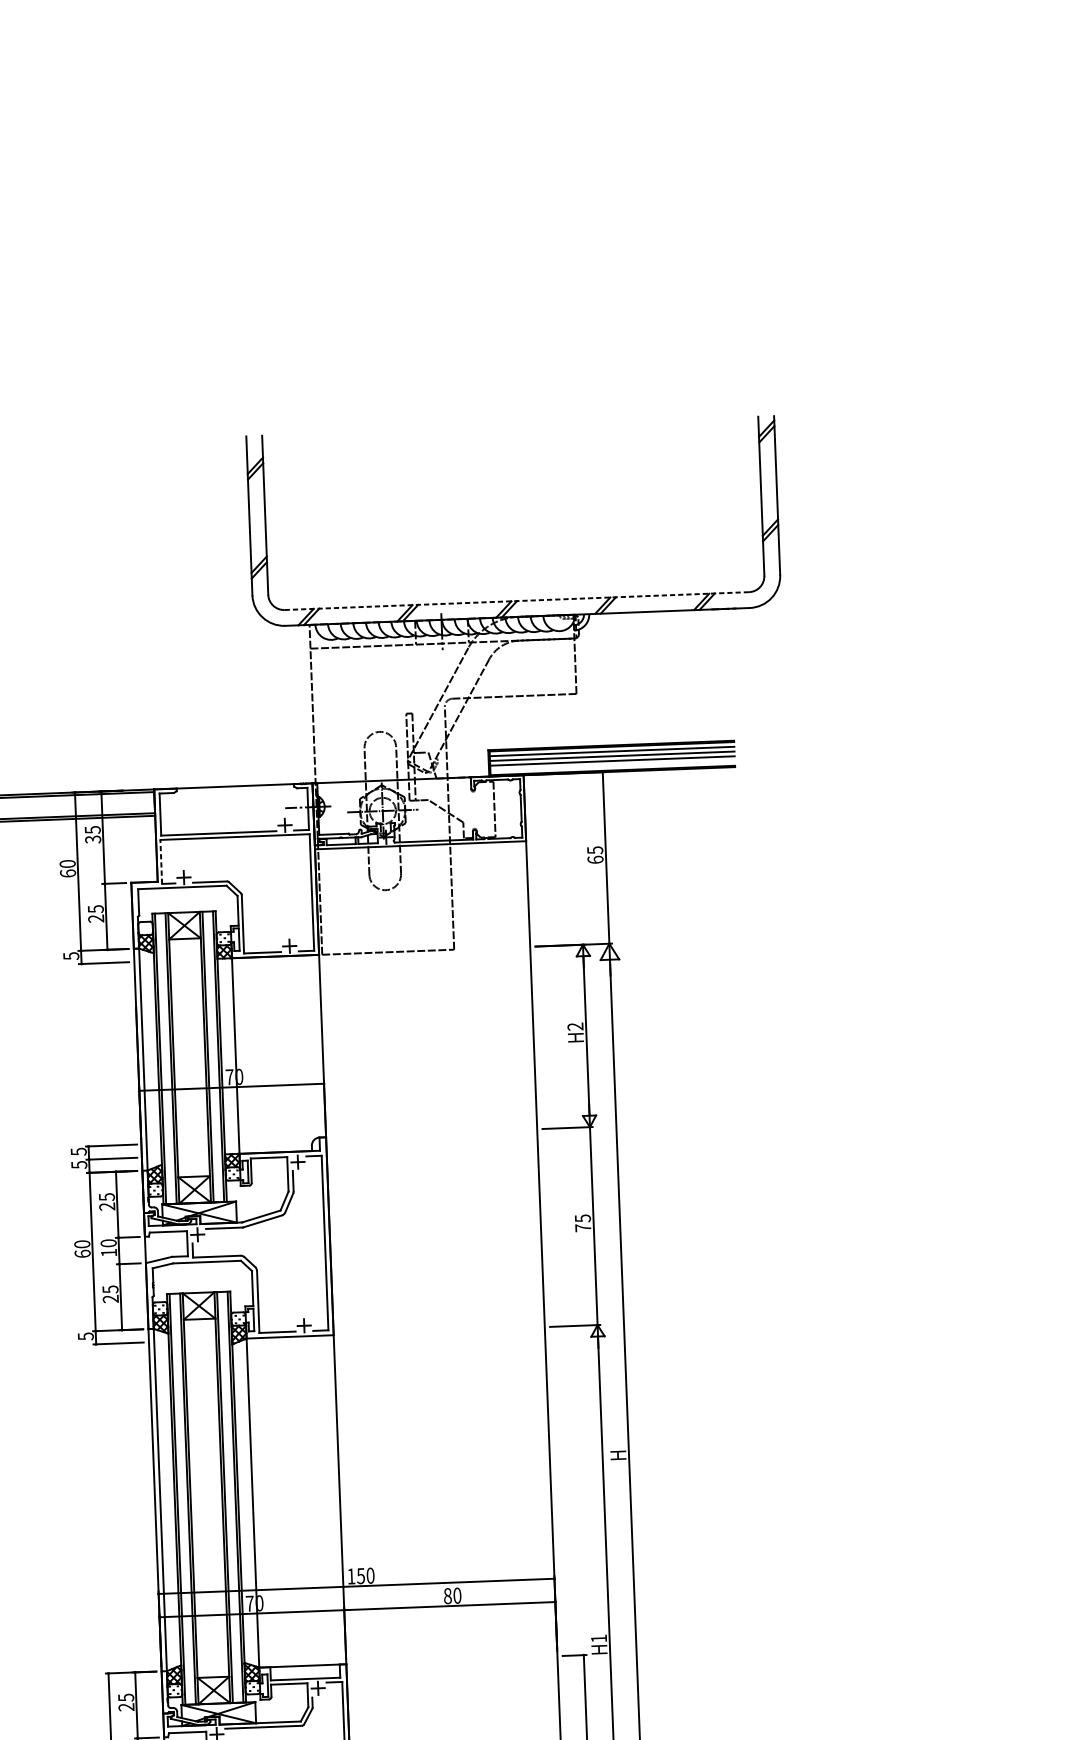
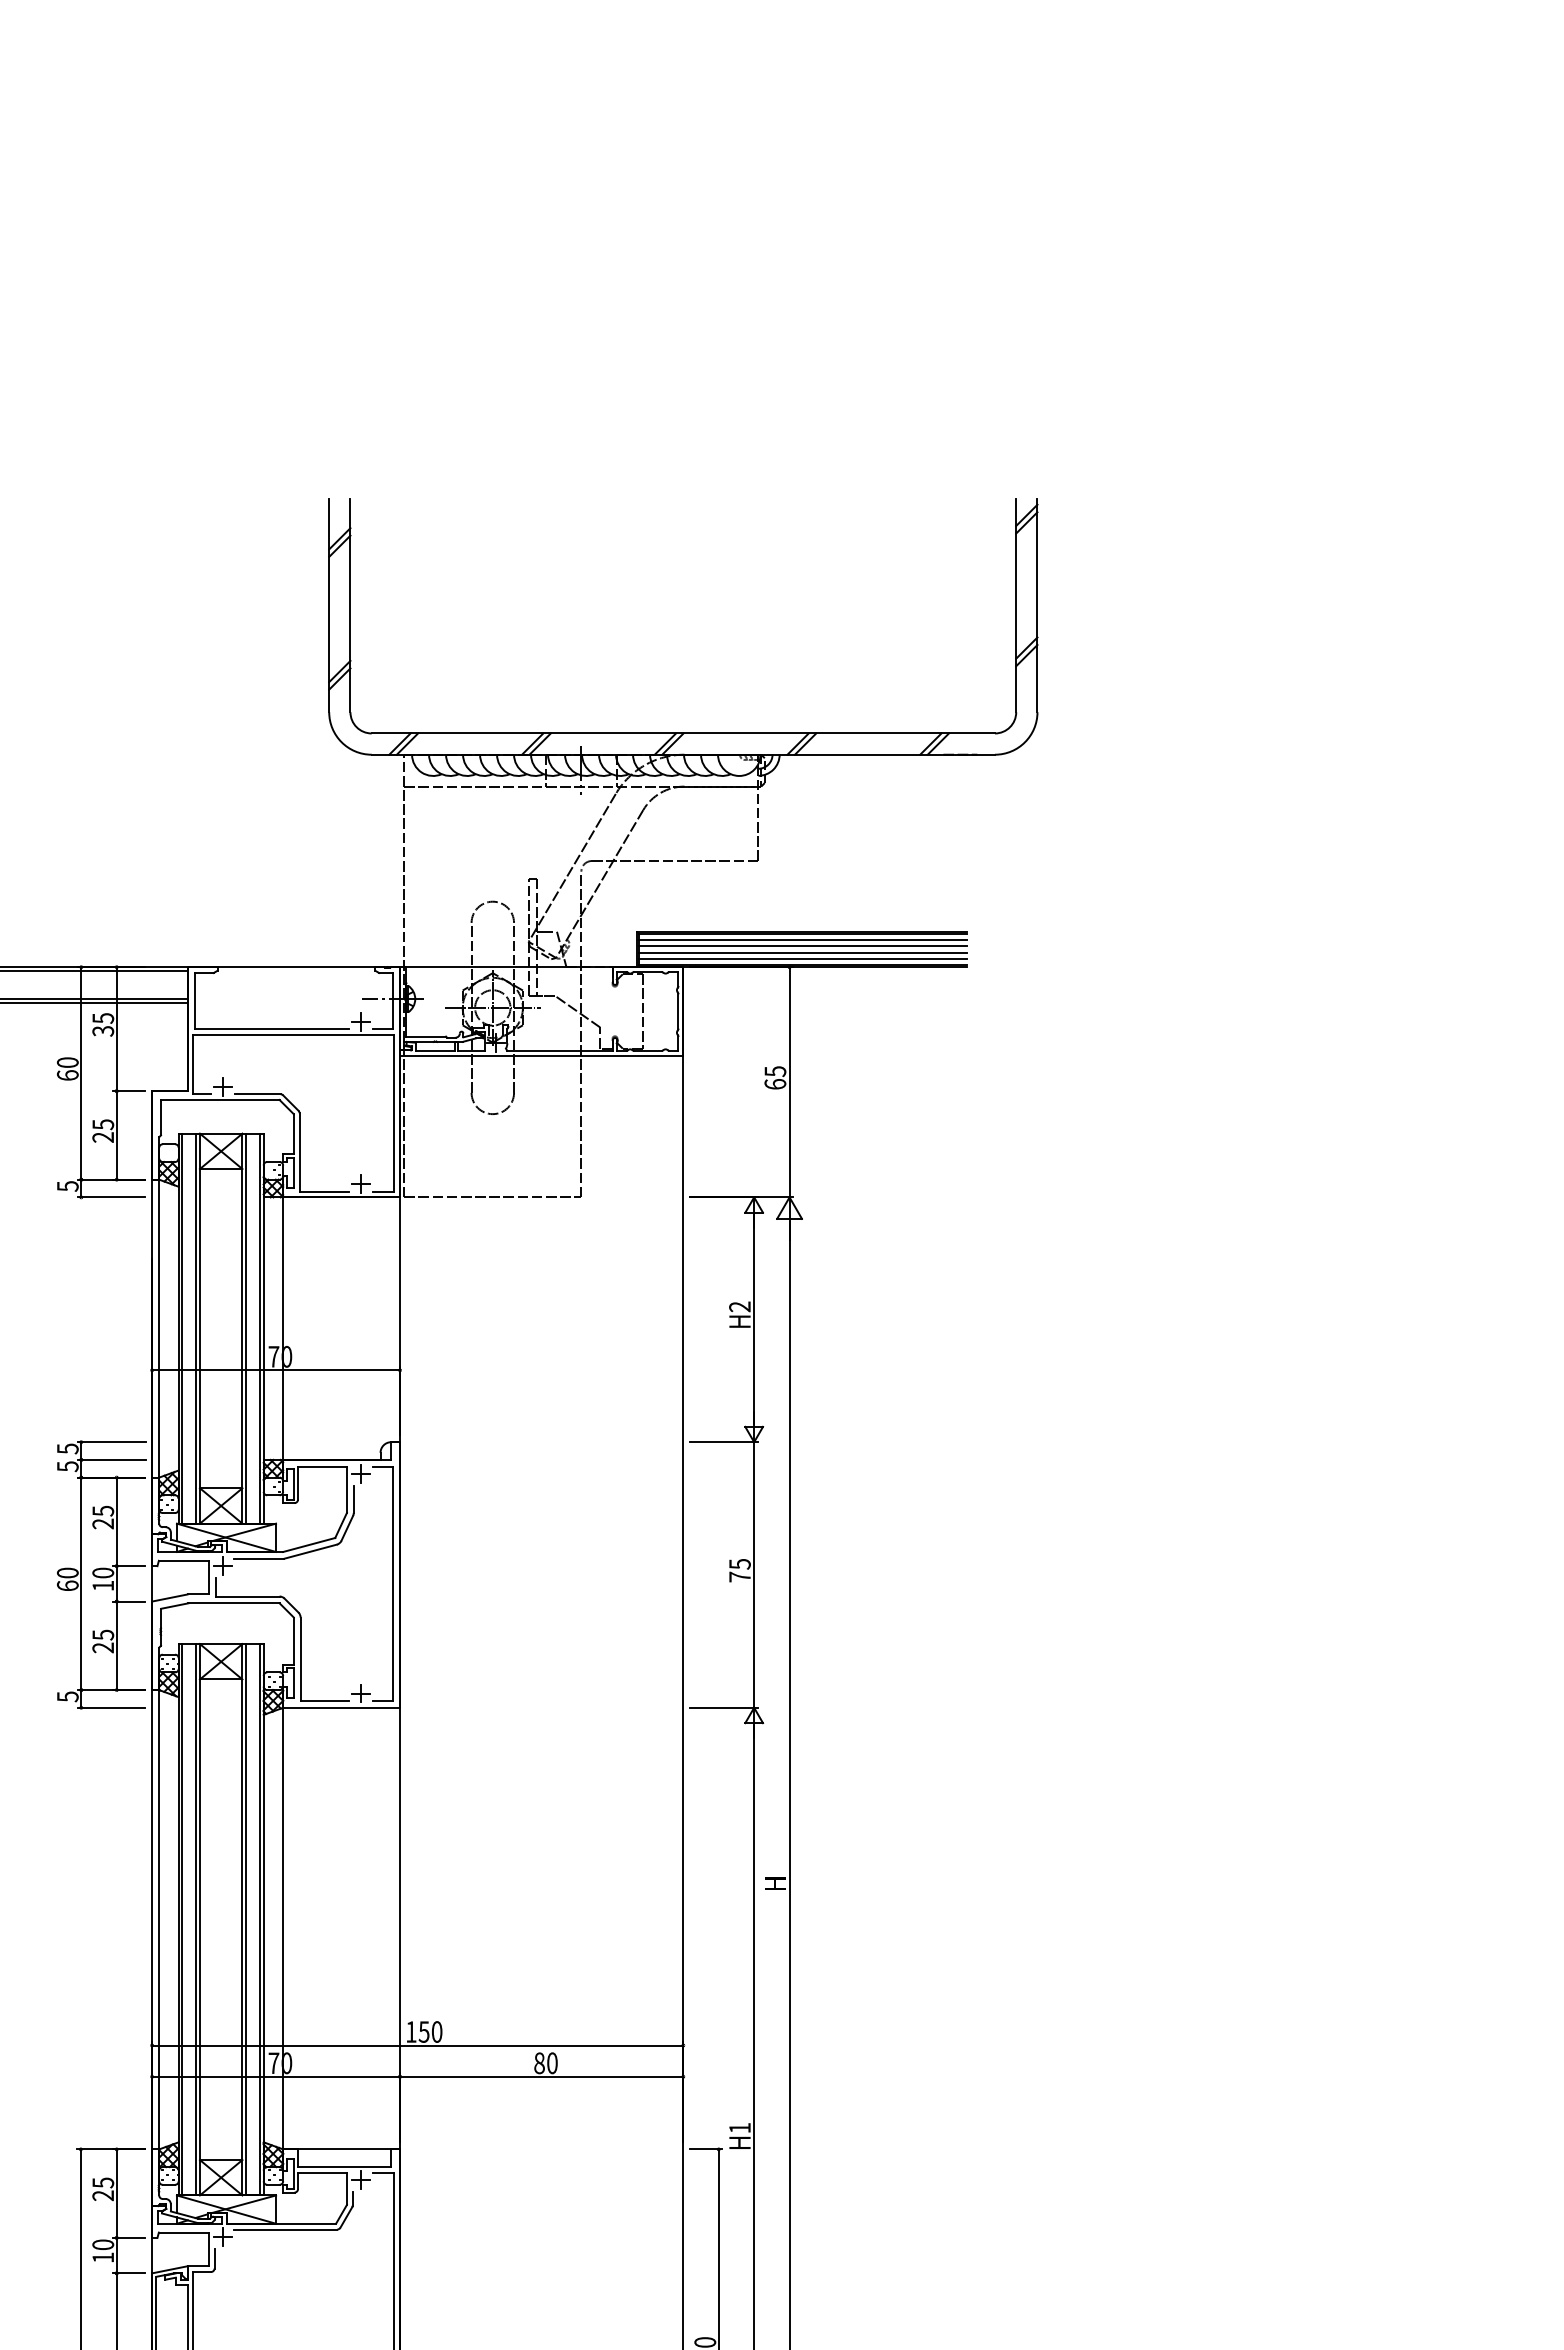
line: (517, 601) -> (683, 733), dashed -> solid
line: (612, 766) -> (803, 959), added
line: (161, 861) -> (193, 1064), dashed -> solid

